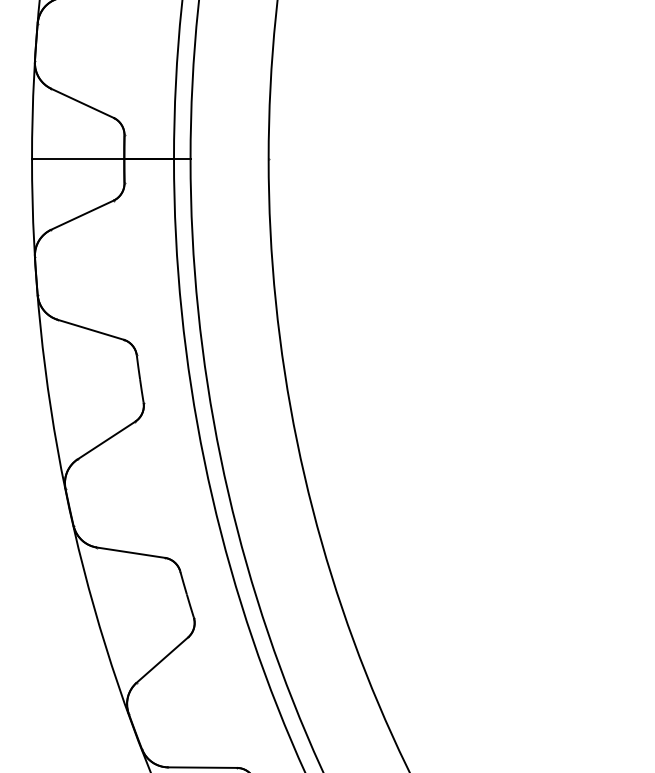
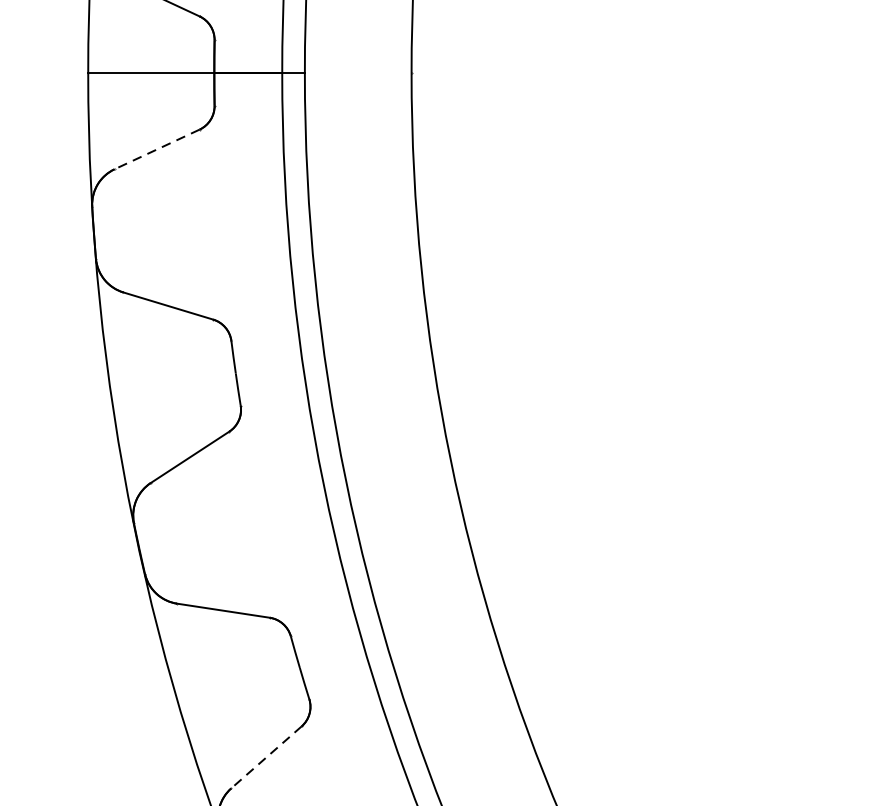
line: (81, 215) -> (155, 149), solid -> dashed
line: (162, 660) -> (266, 758), solid -> dashed

